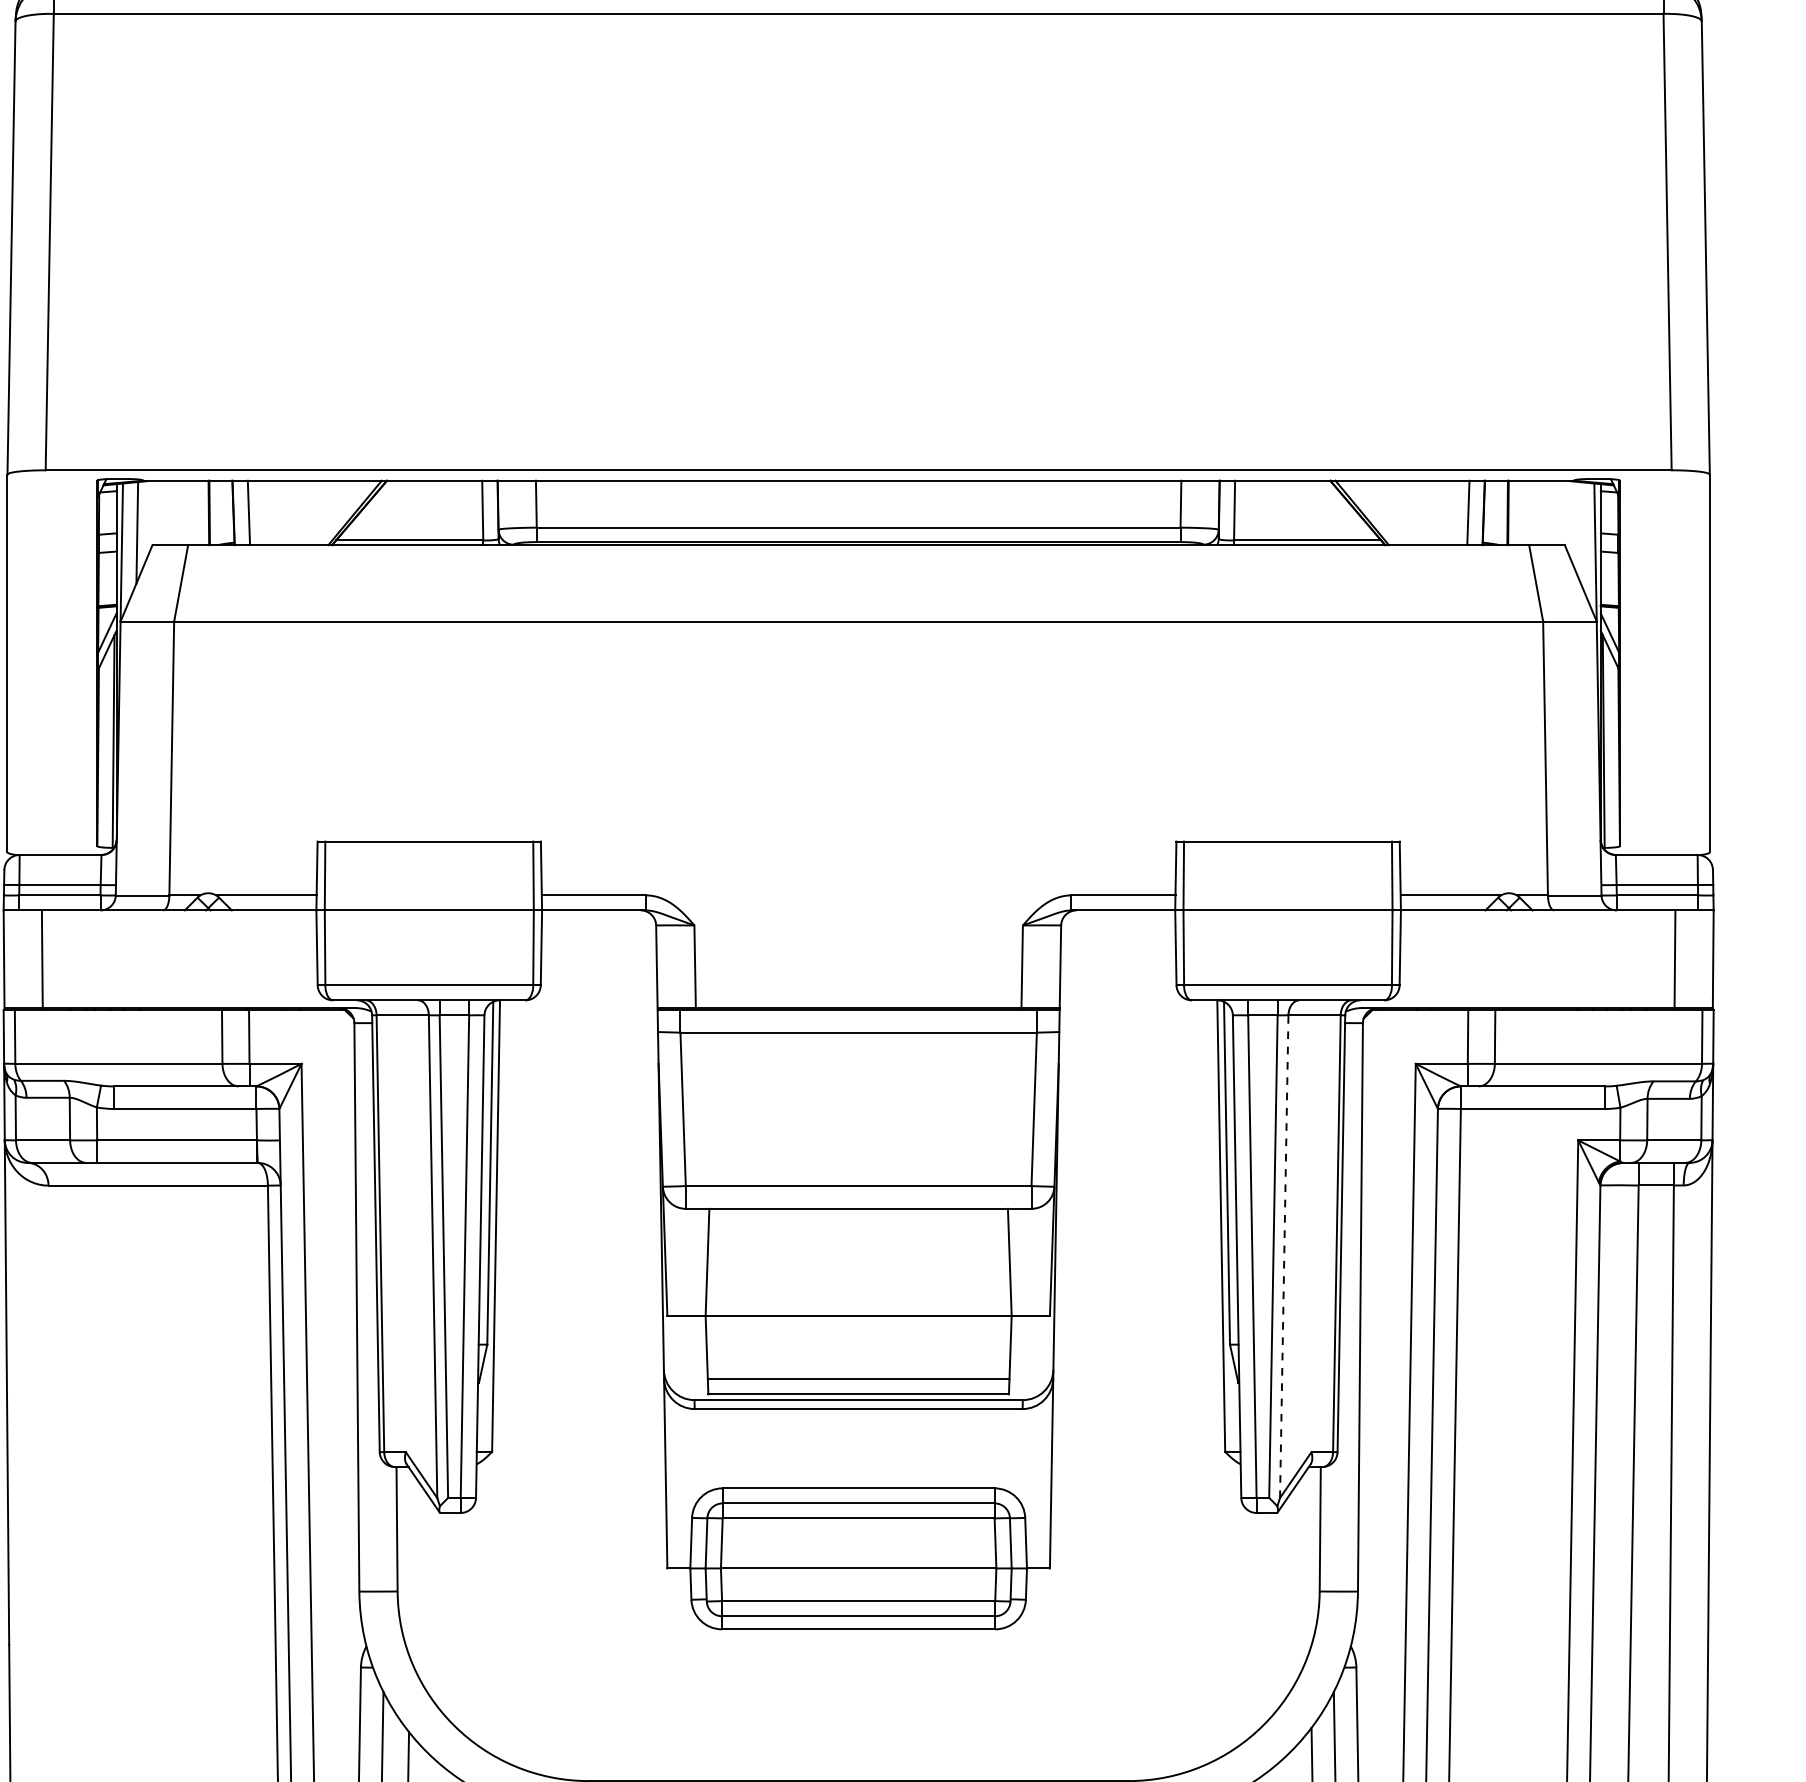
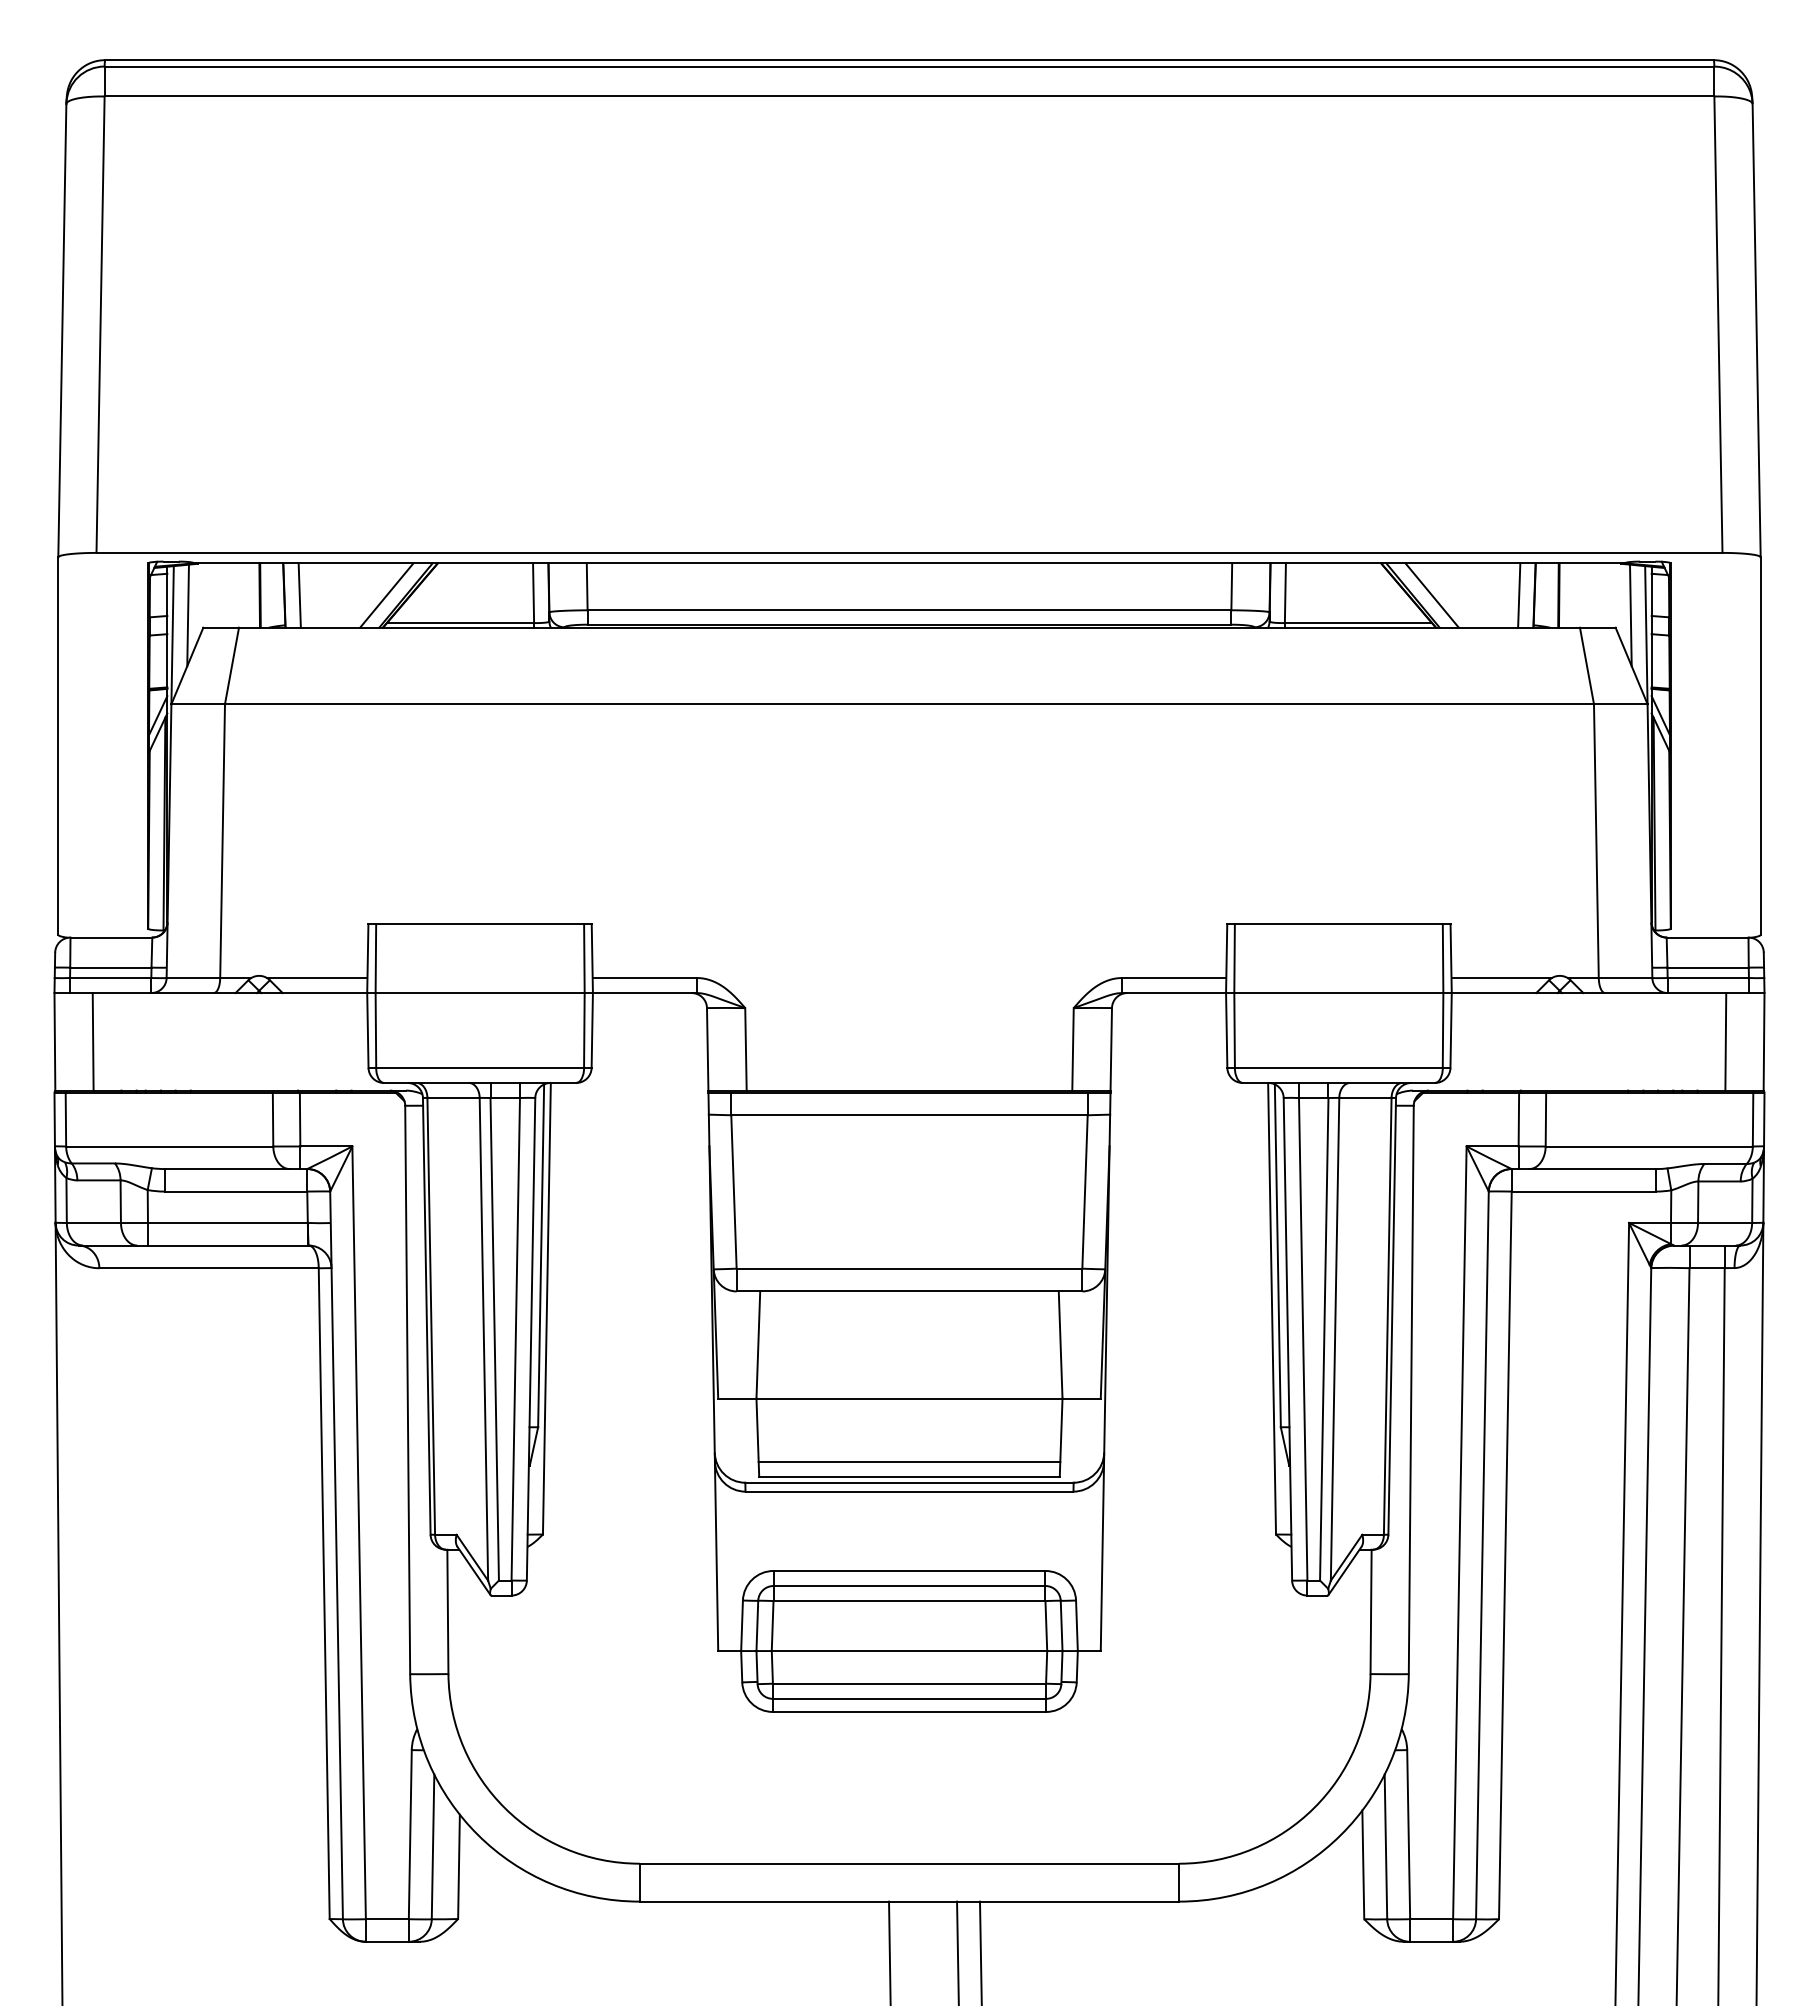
line: (335, 512) -> (386, 595), added
line: (1380, 512) -> (1431, 595), added
line: (1579, 532) -> (1630, 615), added
line: (1284, 1255) -> (1335, 1338), dashed -> solid

